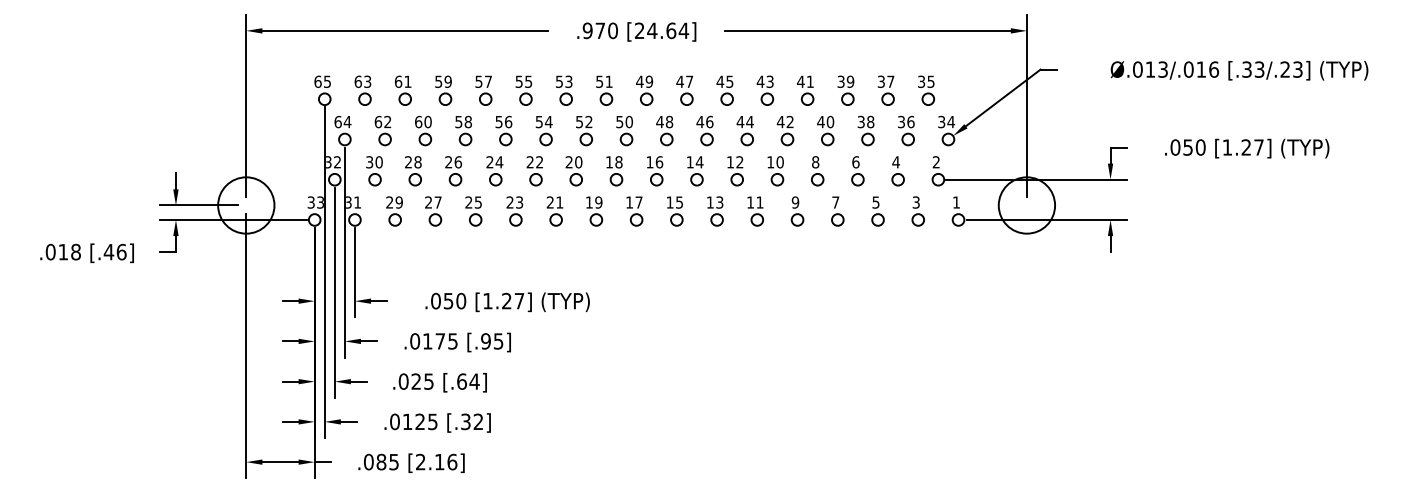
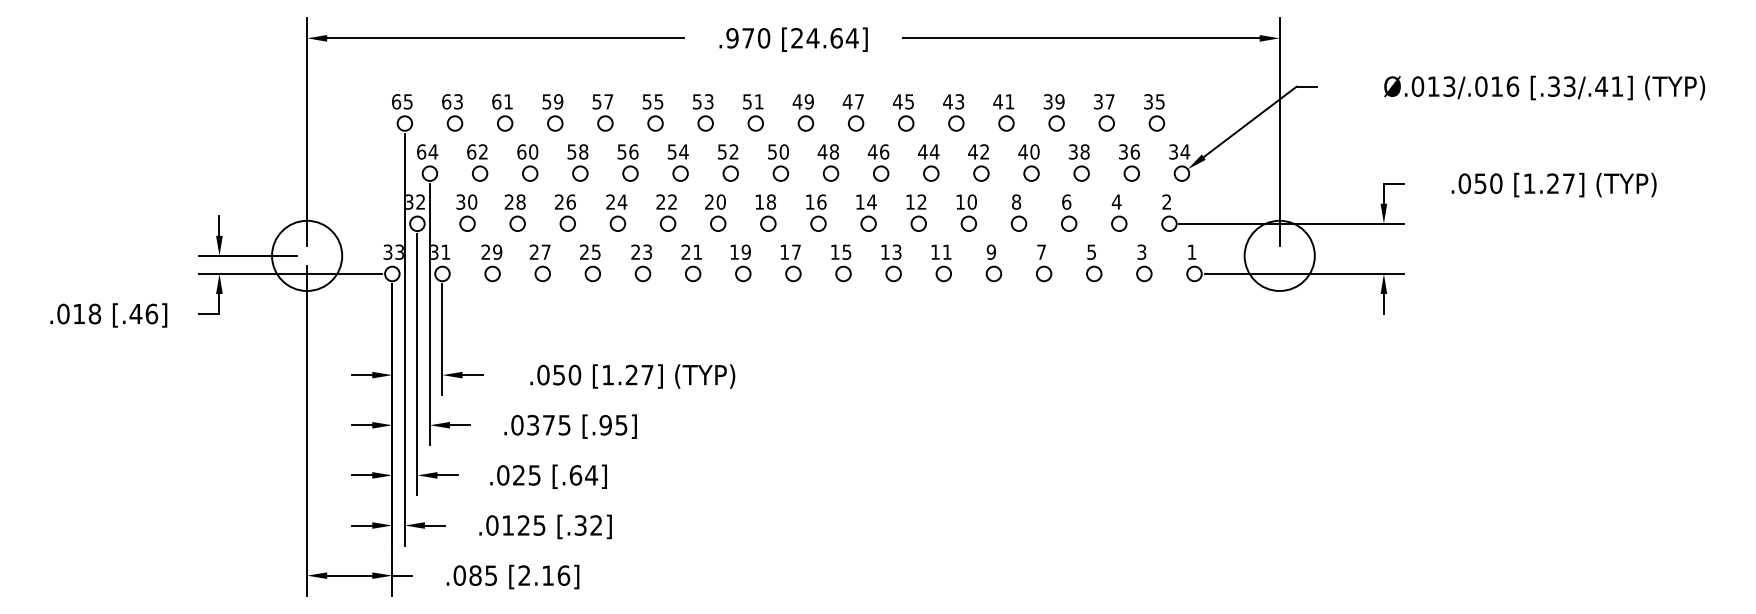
text: (1291, 69) -> (1609, 86), [.33/.23] -> [.33/.41]
text: (428, 340) -> (533, 424), .0175 -> .0375

